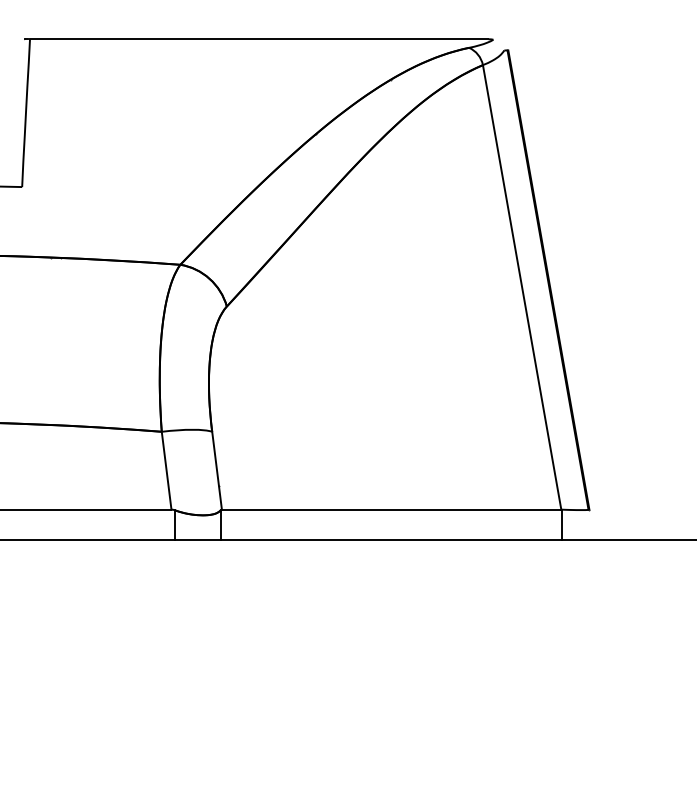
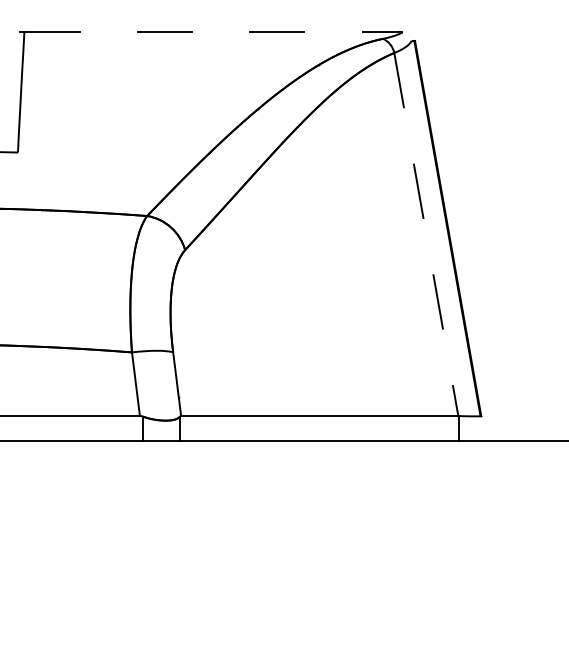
line: (259, 39) -> (211, 32), solid -> dashed
line: (522, 287) -> (426, 234), solid -> dashed

